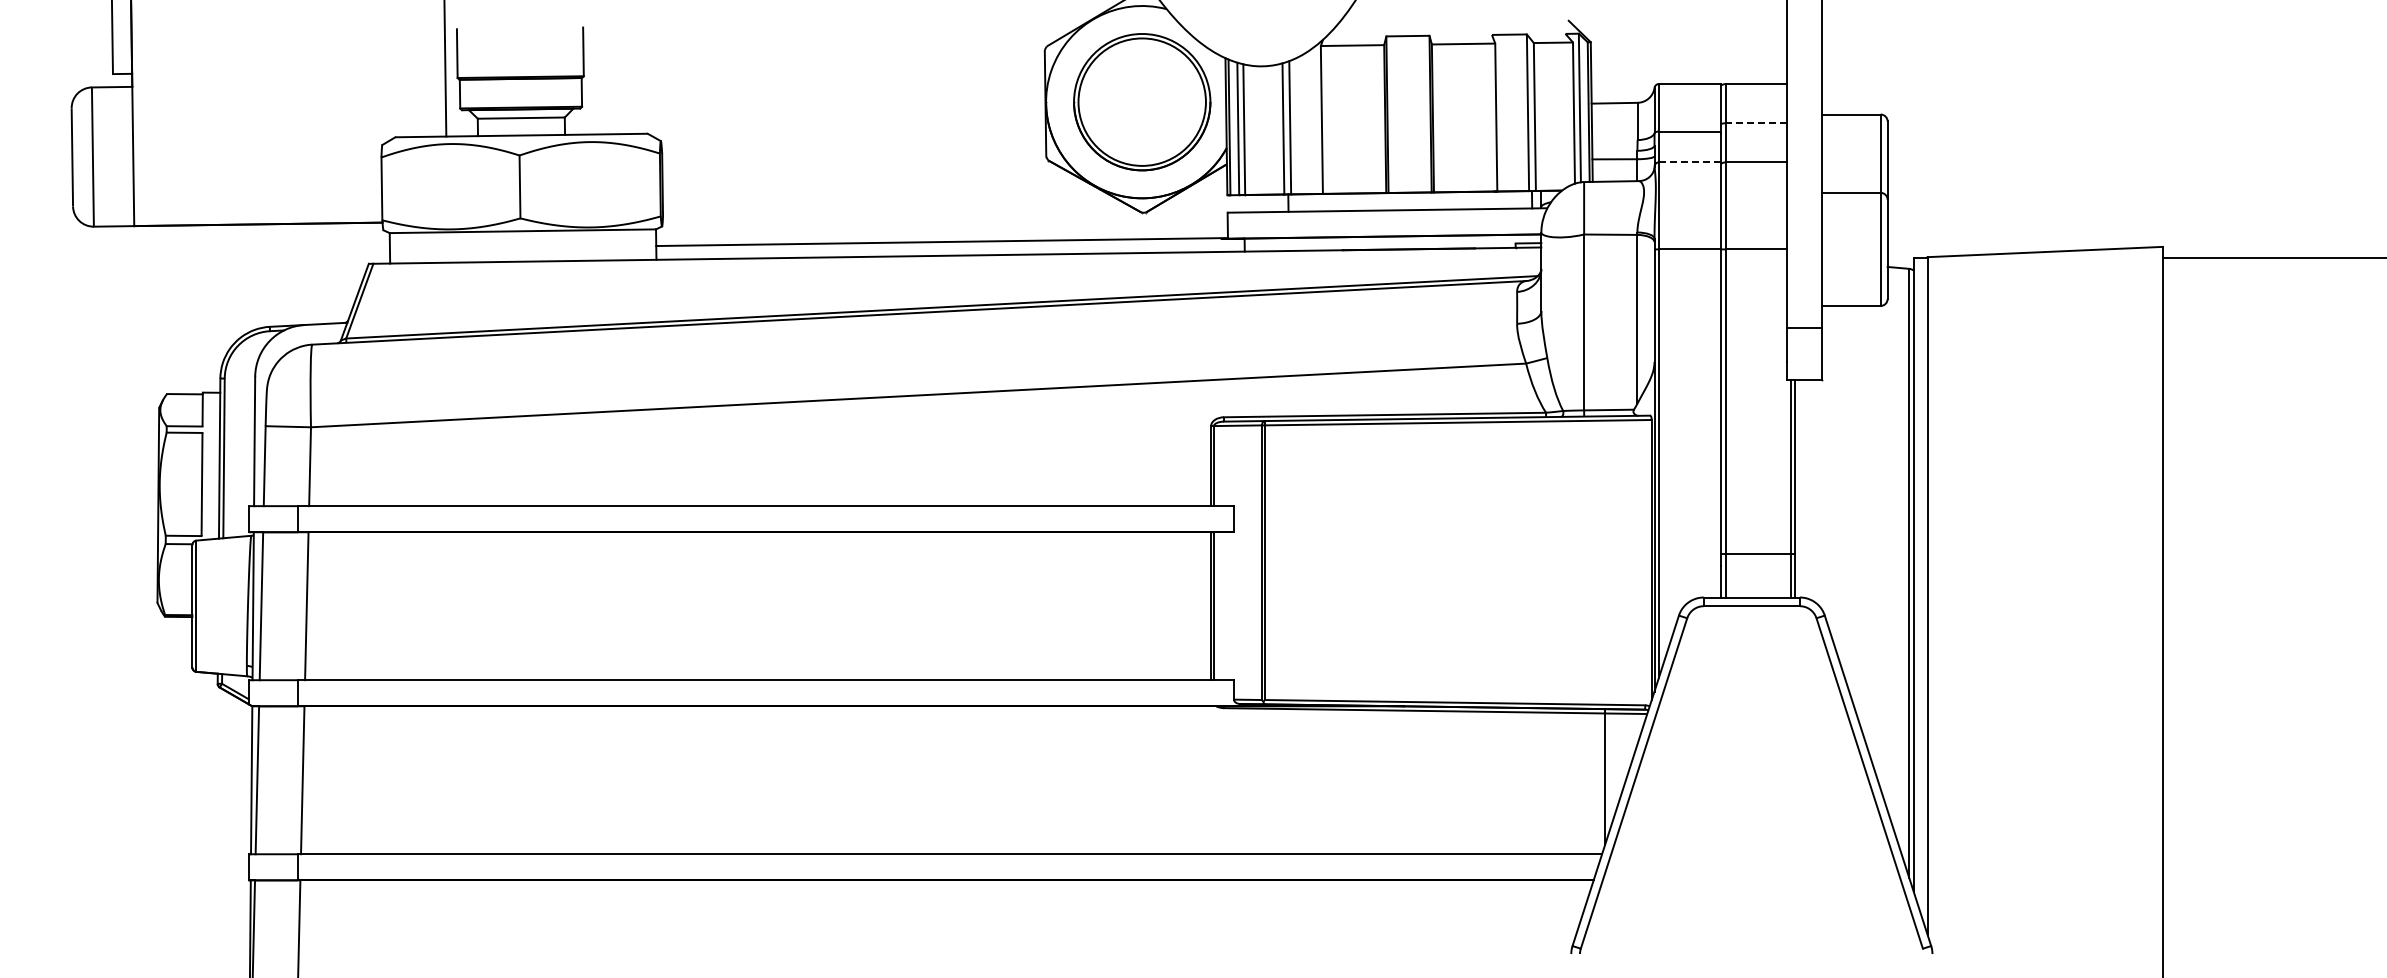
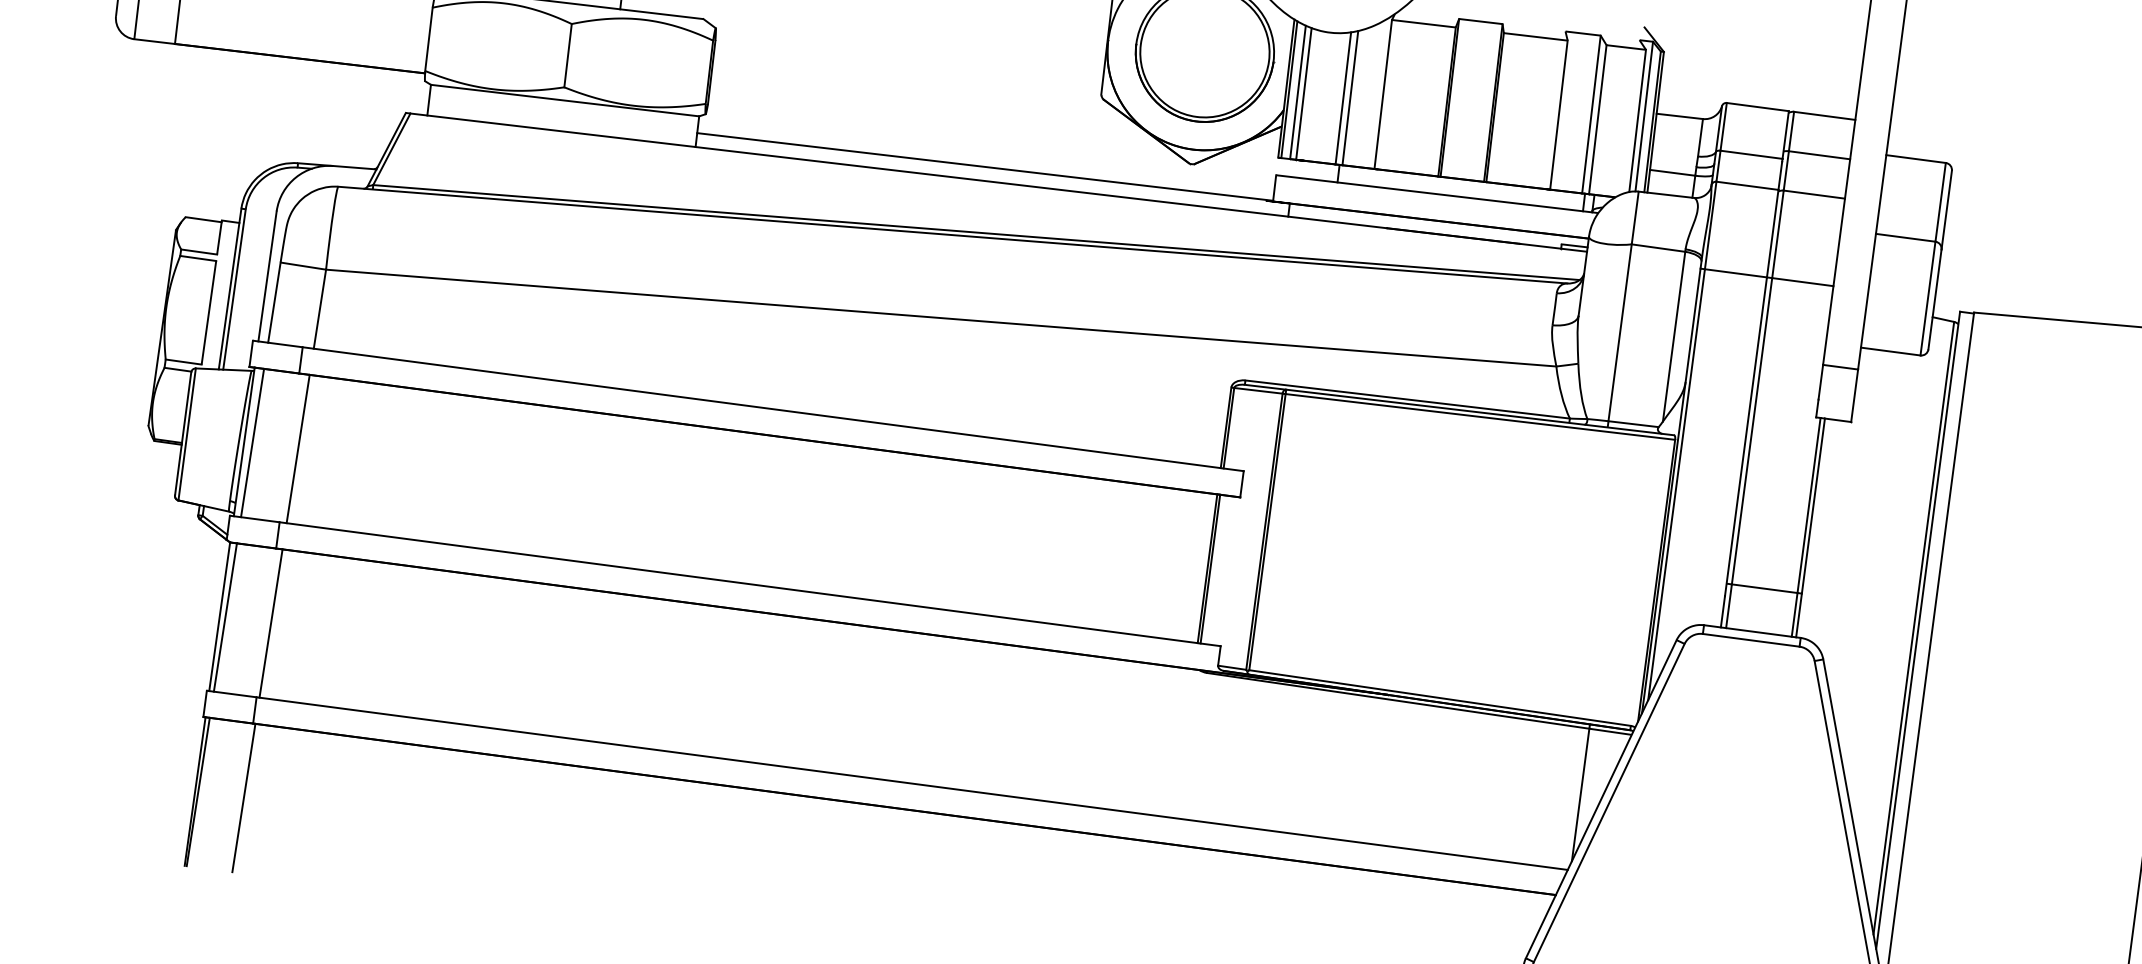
line: (1755, 123) -> (1818, 155), dashed -> solid
line: (1689, 162) -> (1747, 185), dashed -> solid

